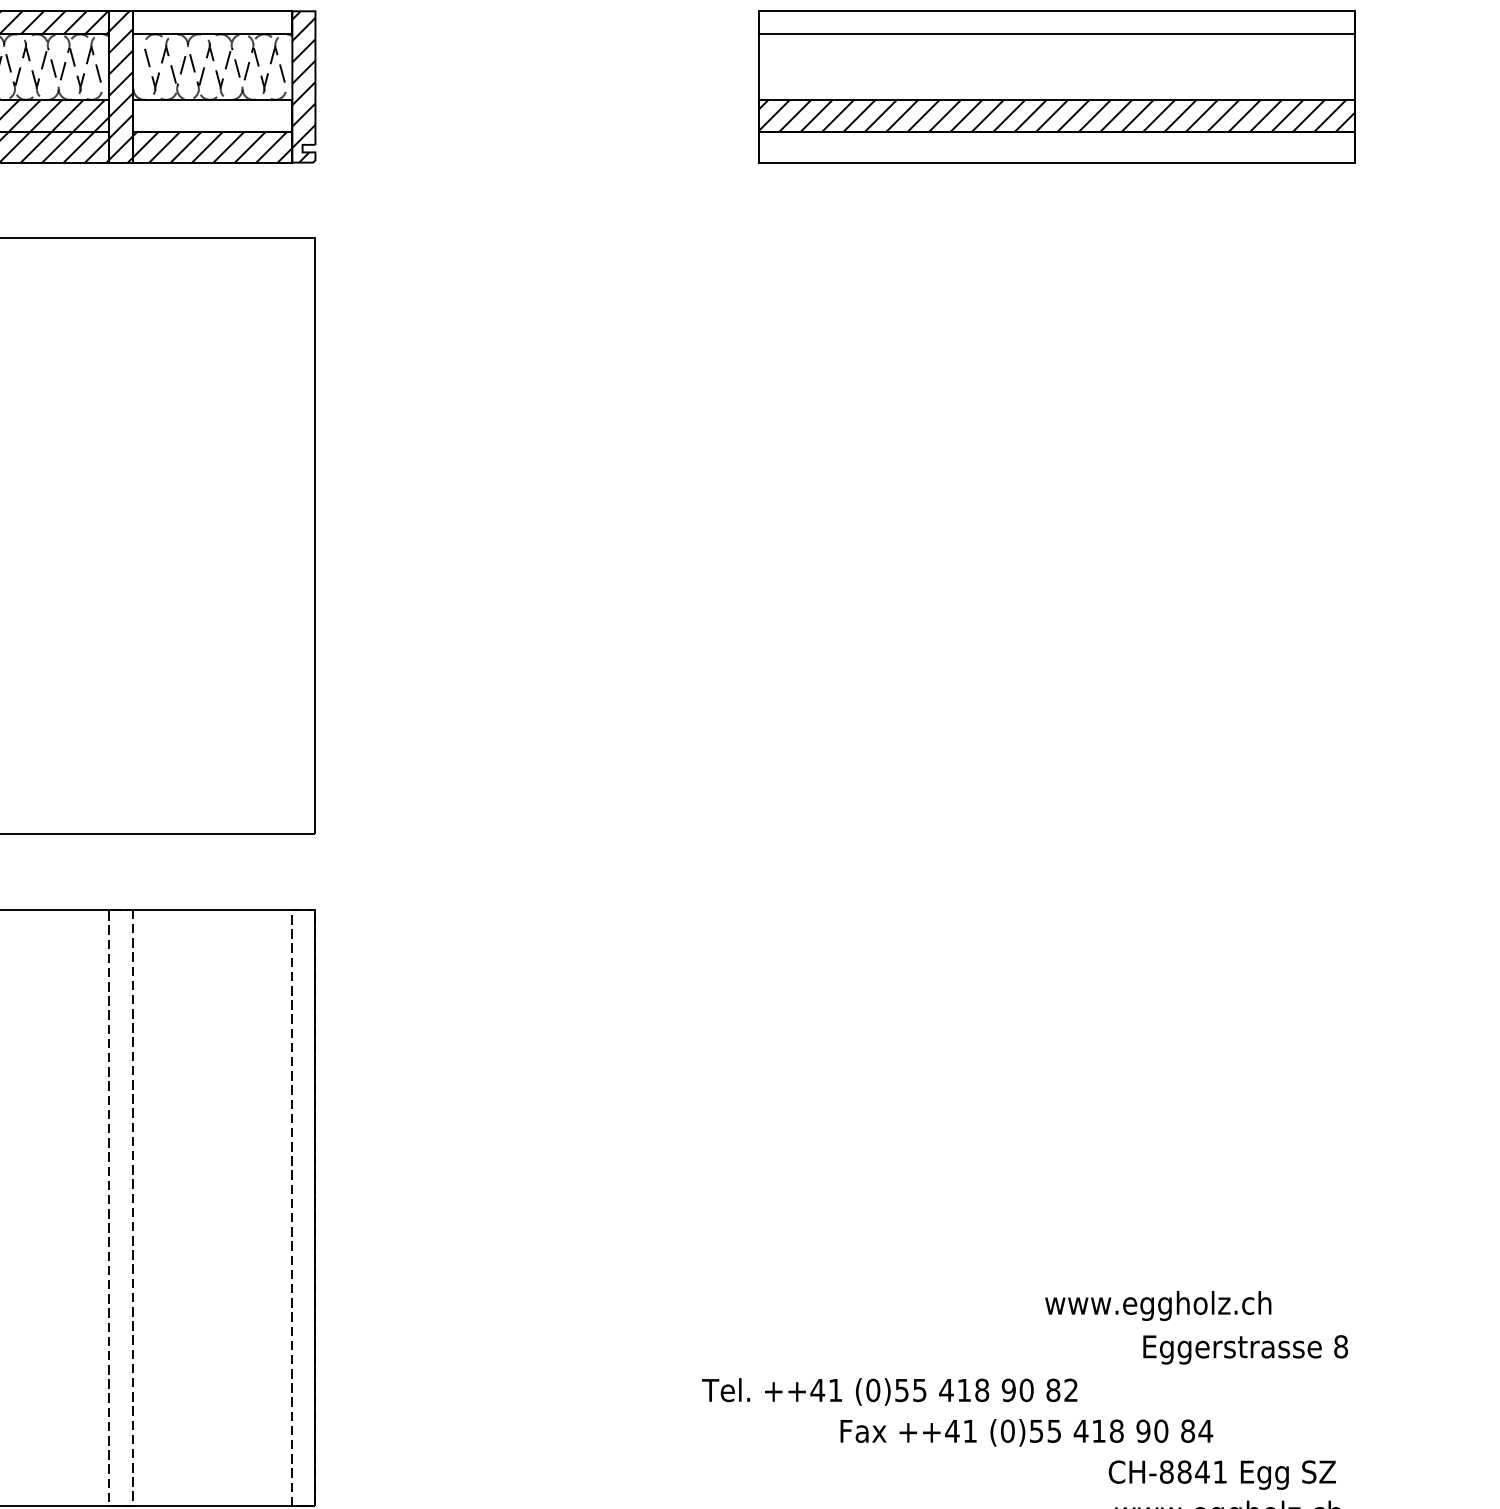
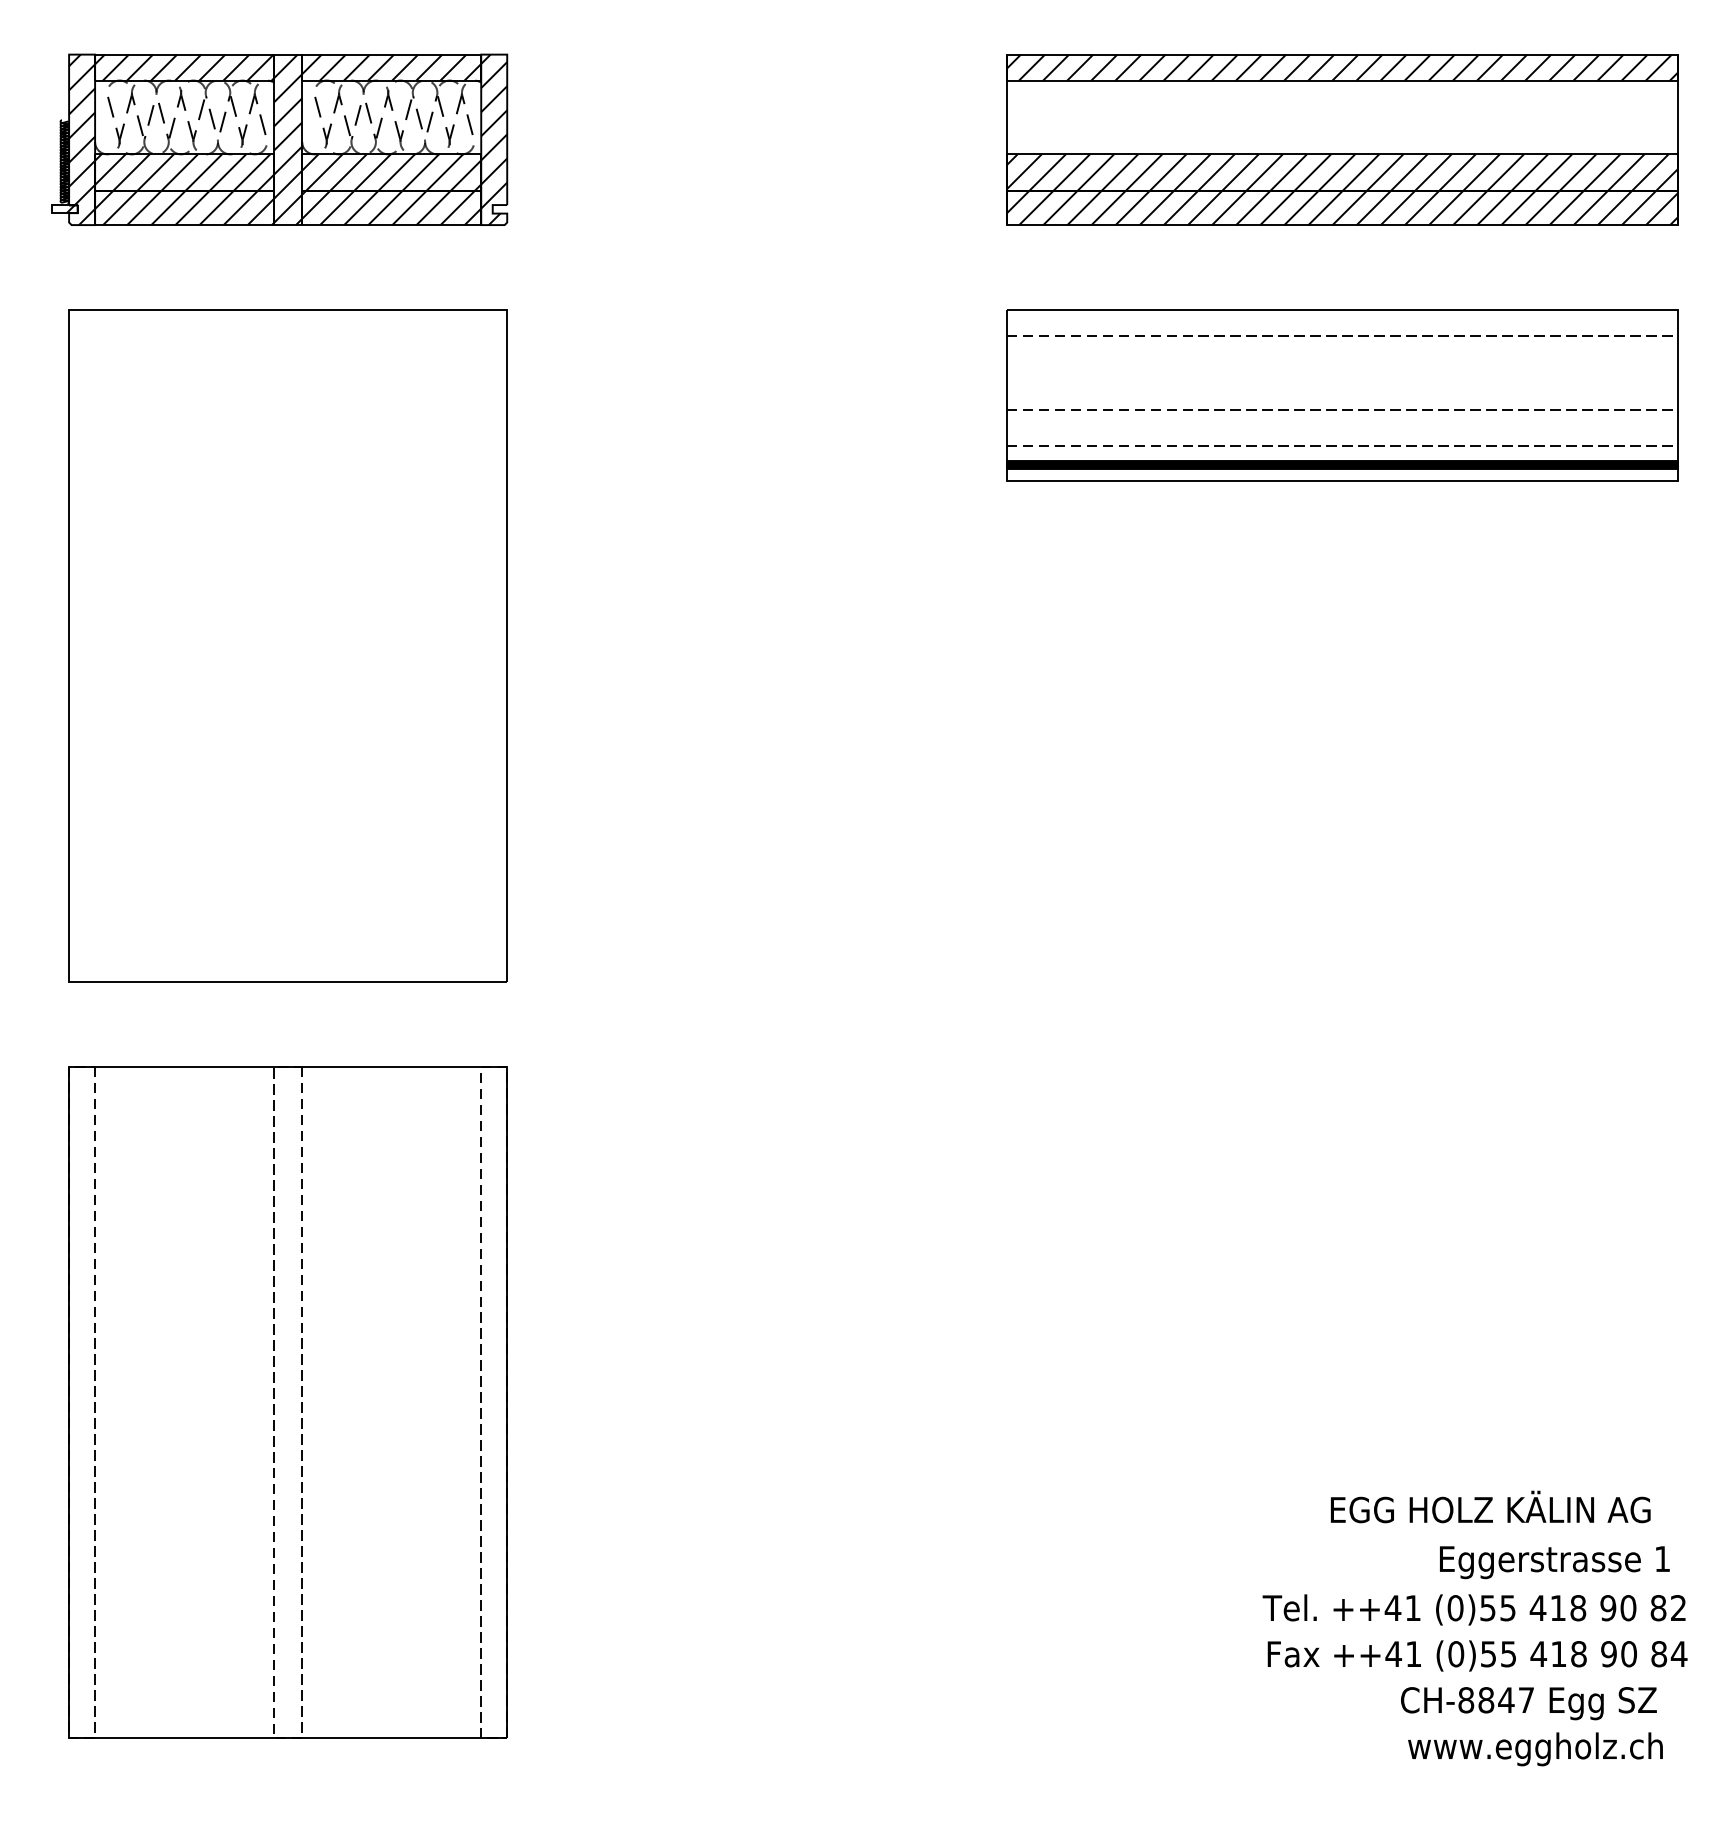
hatch: (212, 22) -> (391, 67), added
hatch: (1056, 22) -> (1341, 67), added
hatch: (212, 115) -> (391, 172), added
hatch: (1056, 147) -> (1341, 207), added
part: (1056, 313) -> (1342, 395), added
text: (1187, 1302) -> (1489, 1509), www.eggholz.ch -> EGG HOLZ KÄLIN AG
text: (1340, 1346) -> (1662, 1558), 8 -> 1
text: (889, 1391) -> (1473, 1609), moved
text: (1026, 1432) -> (1477, 1655), moved
text: (1220, 1471) -> (1526, 1699), CH-8841 -> CH-8847

